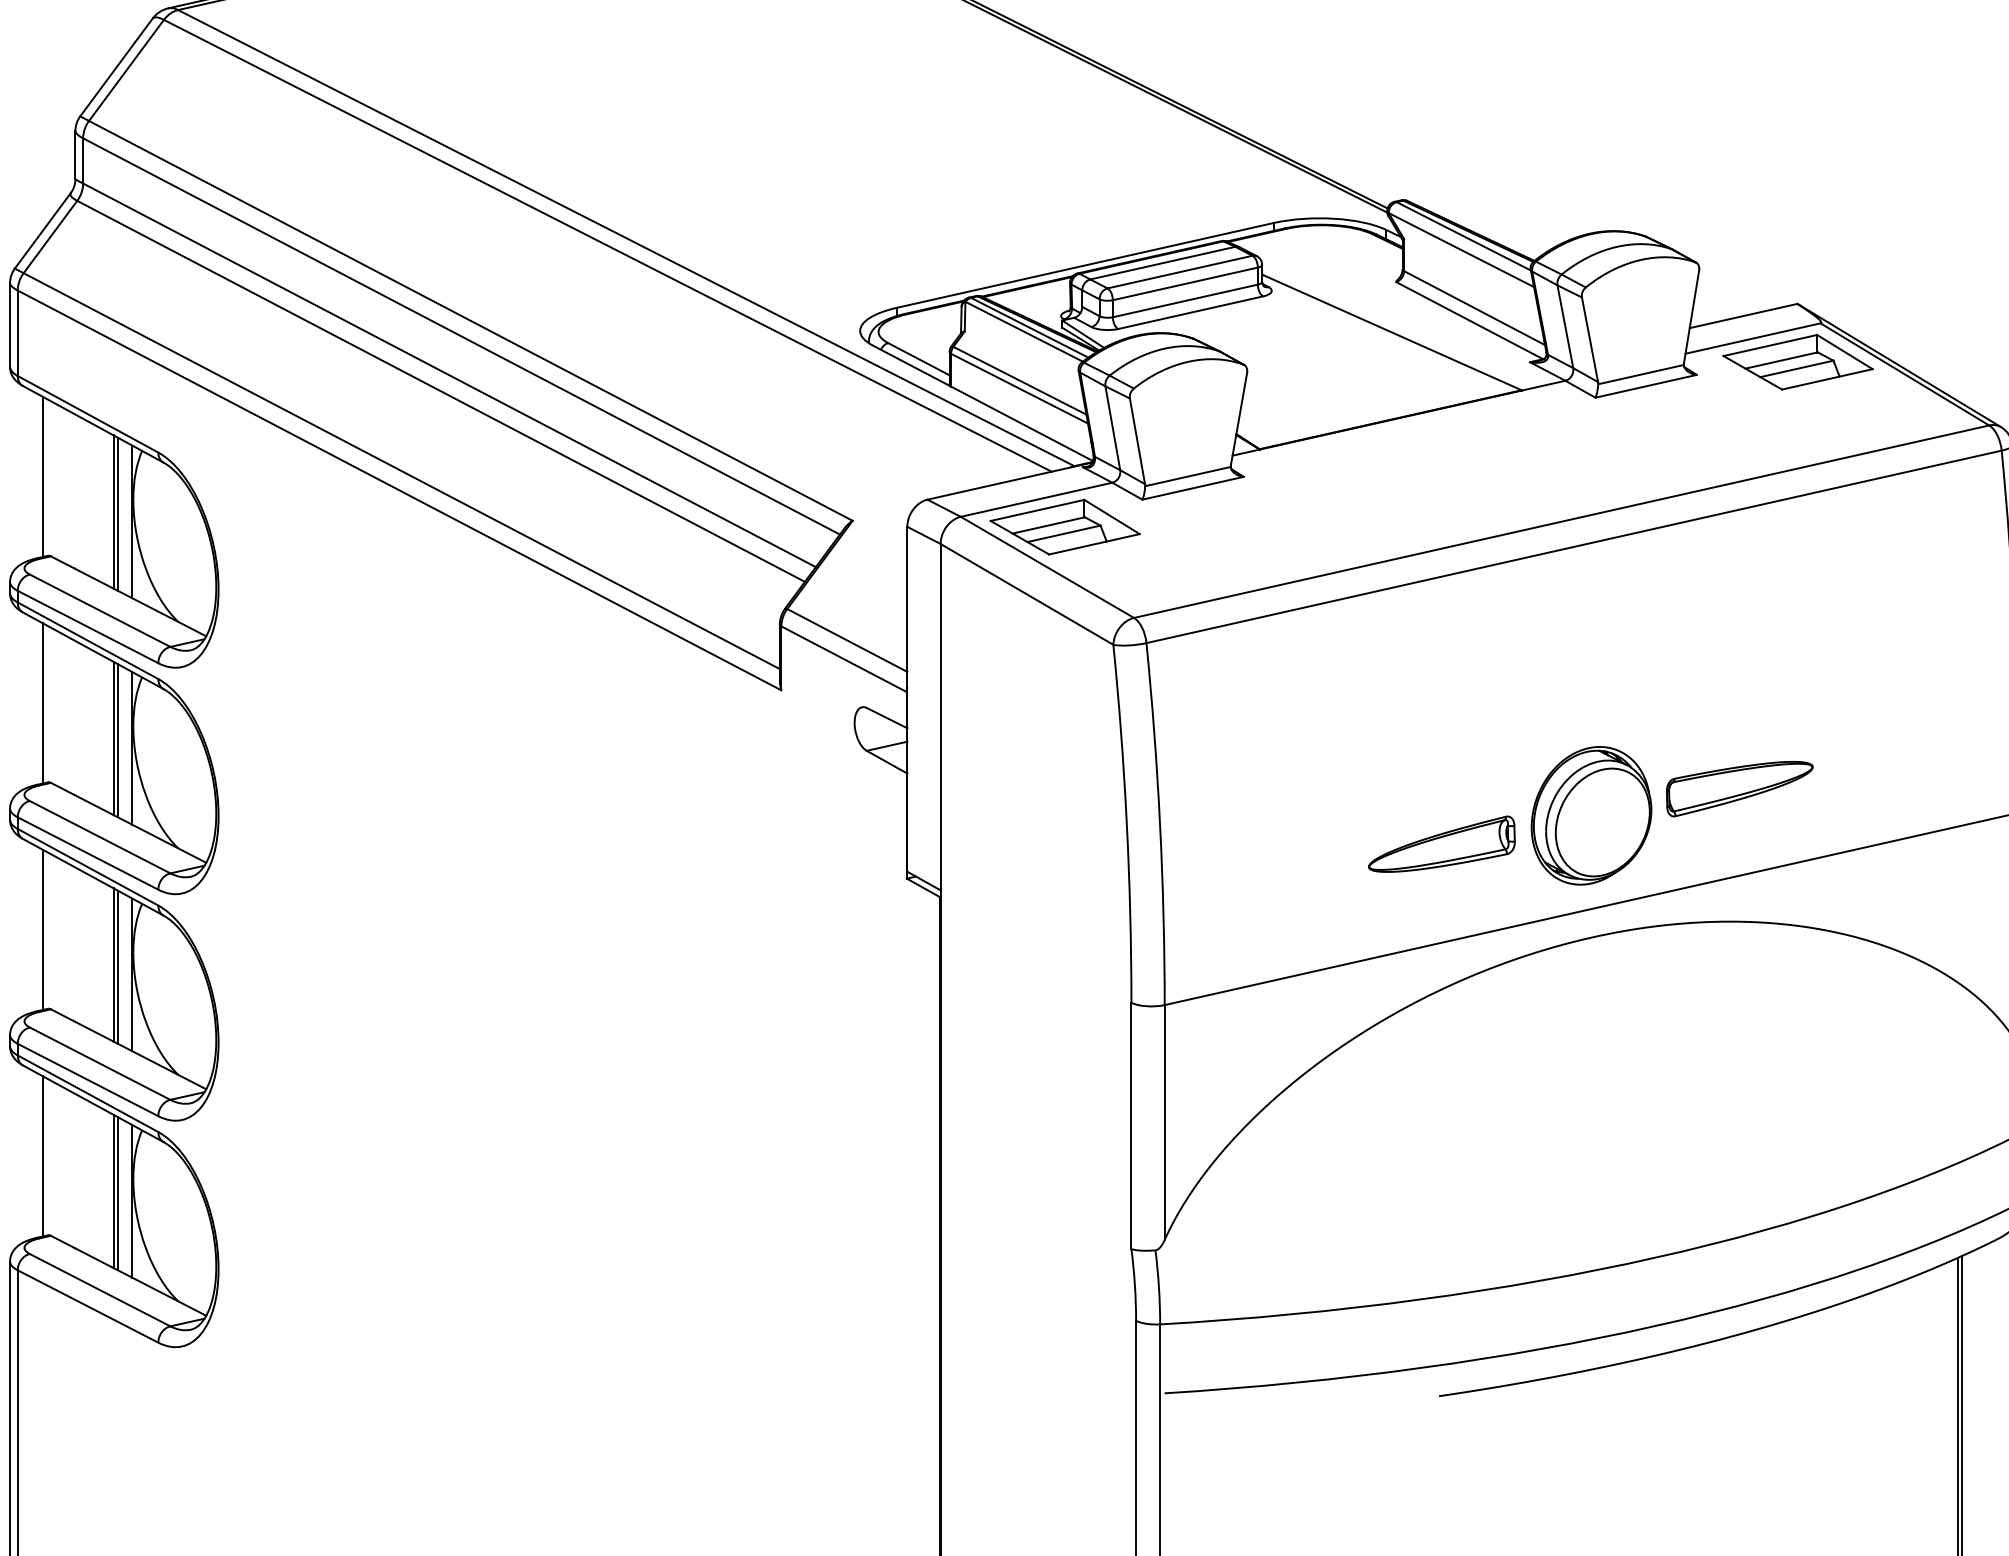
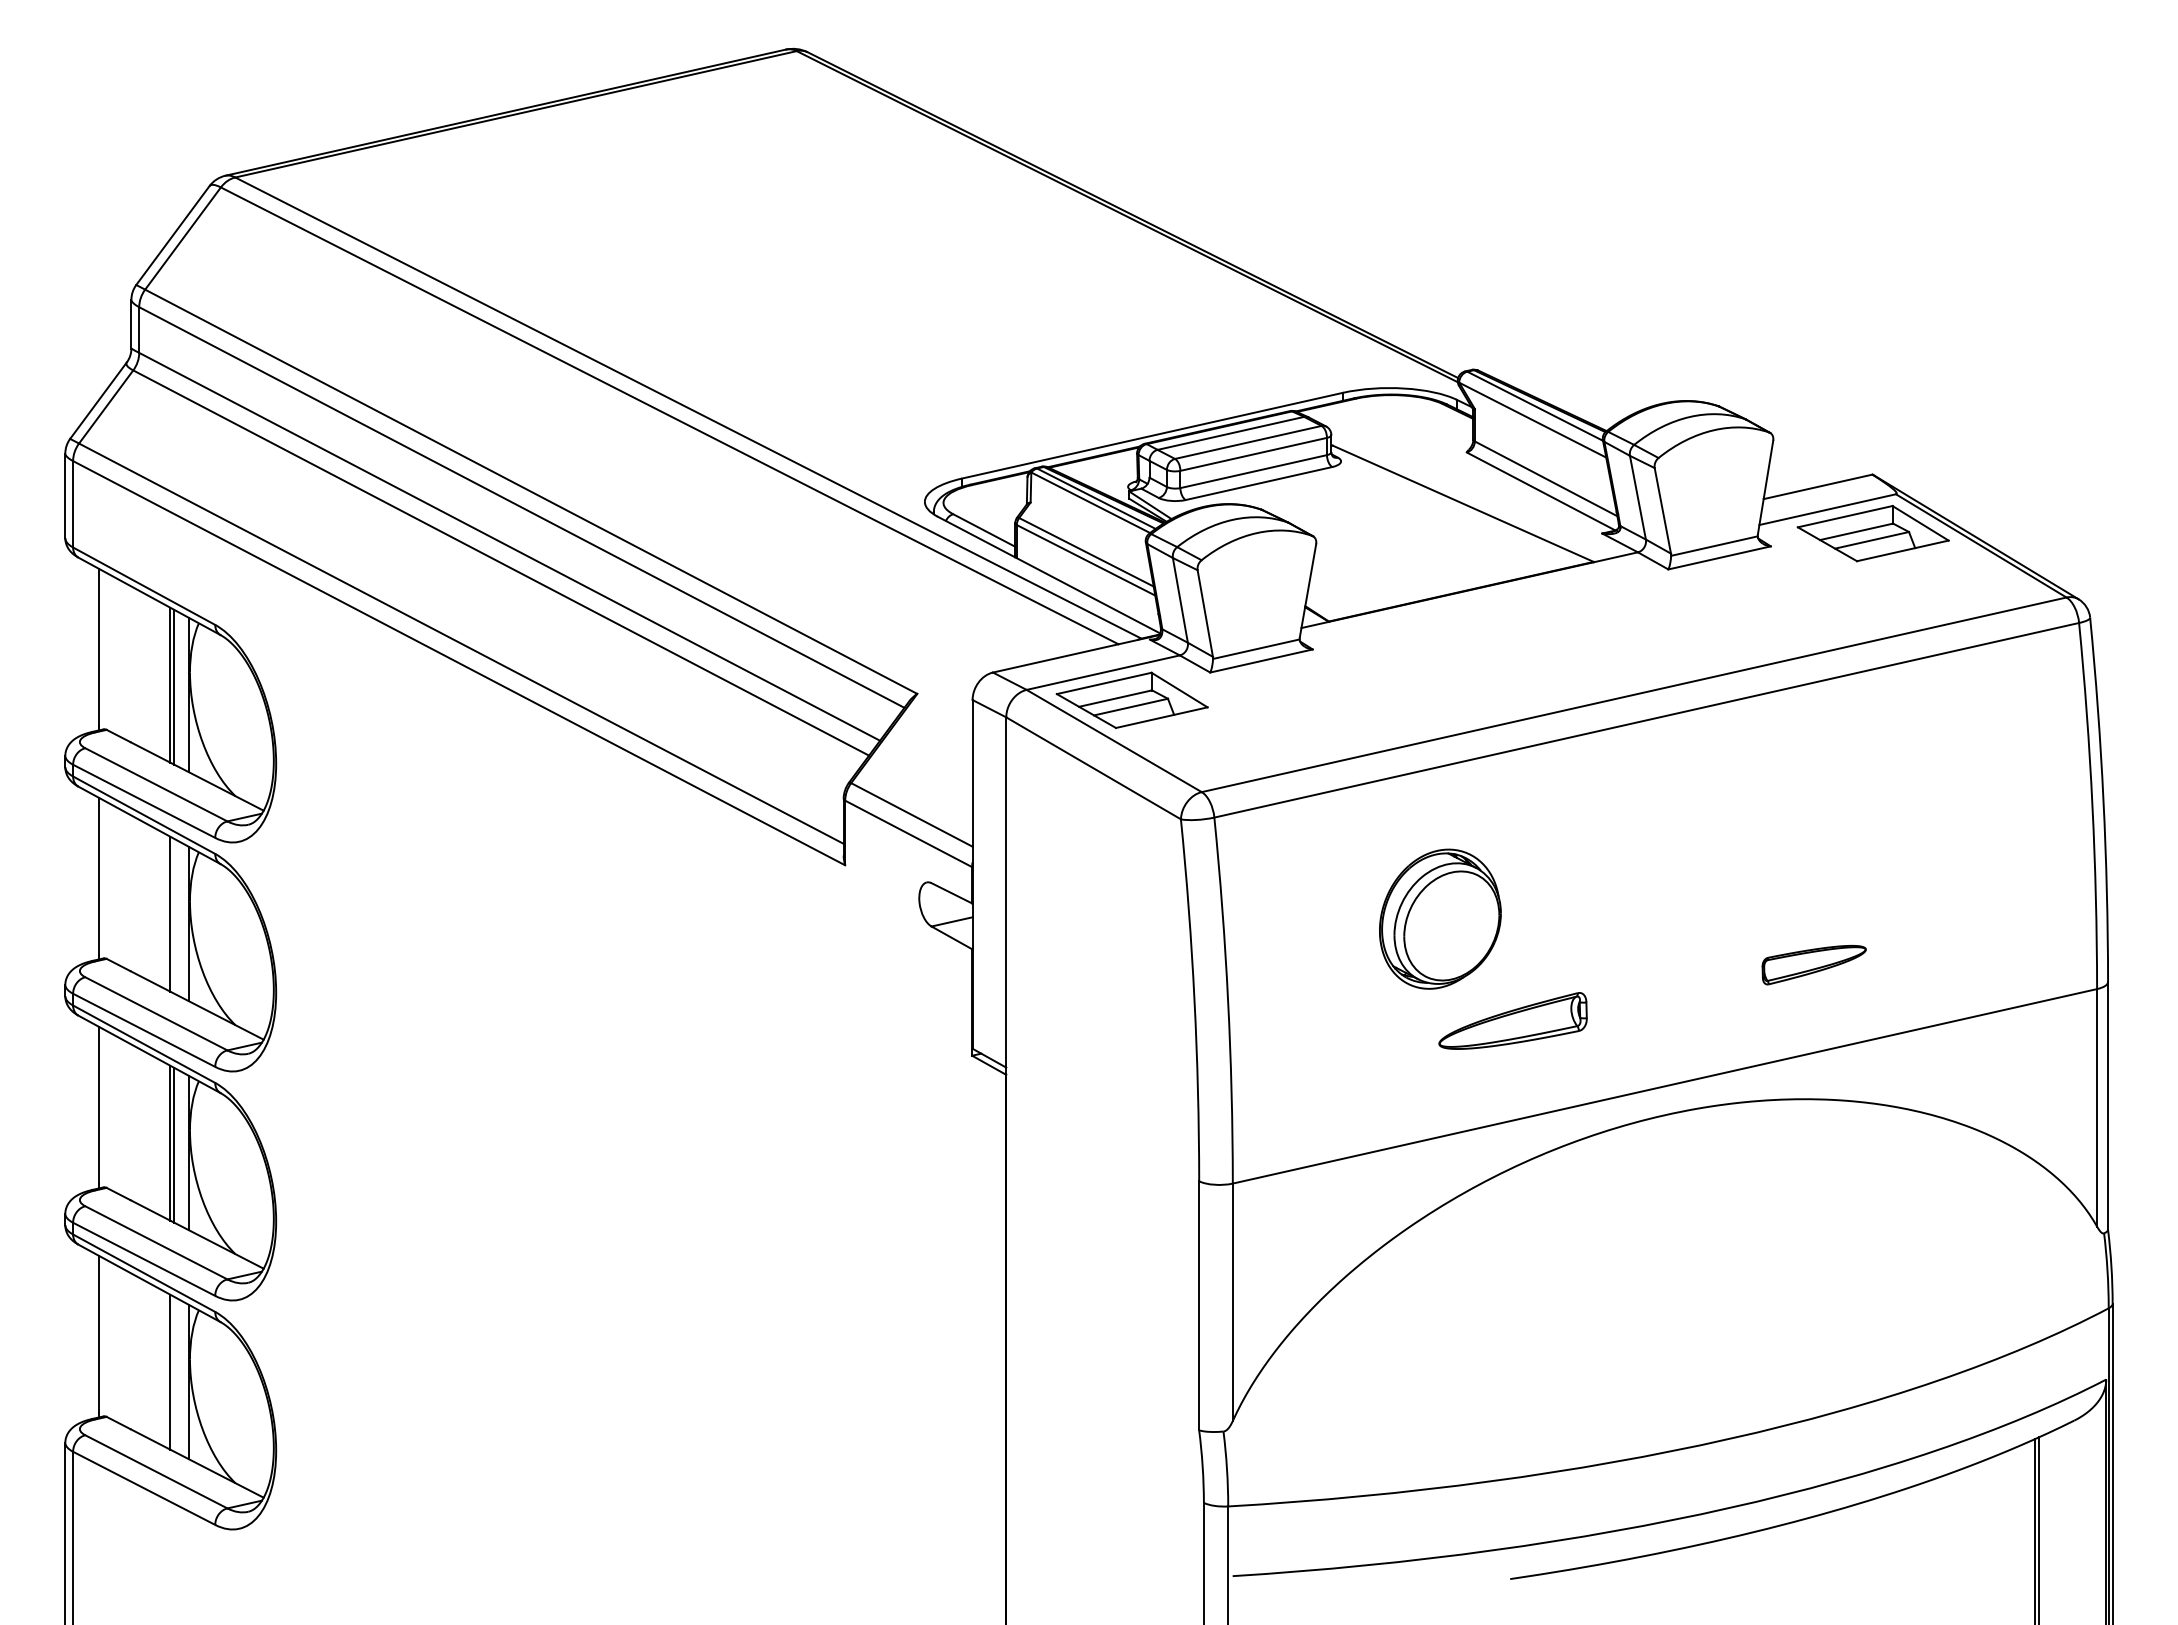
line: (118, 739) -> (174, 915), removed
part: (1739, 788) -> (1813, 964), size x0.7
part: (1591, 815) -> (1440, 918), moved
line: (118, 1192) -> (174, 1373), removed

